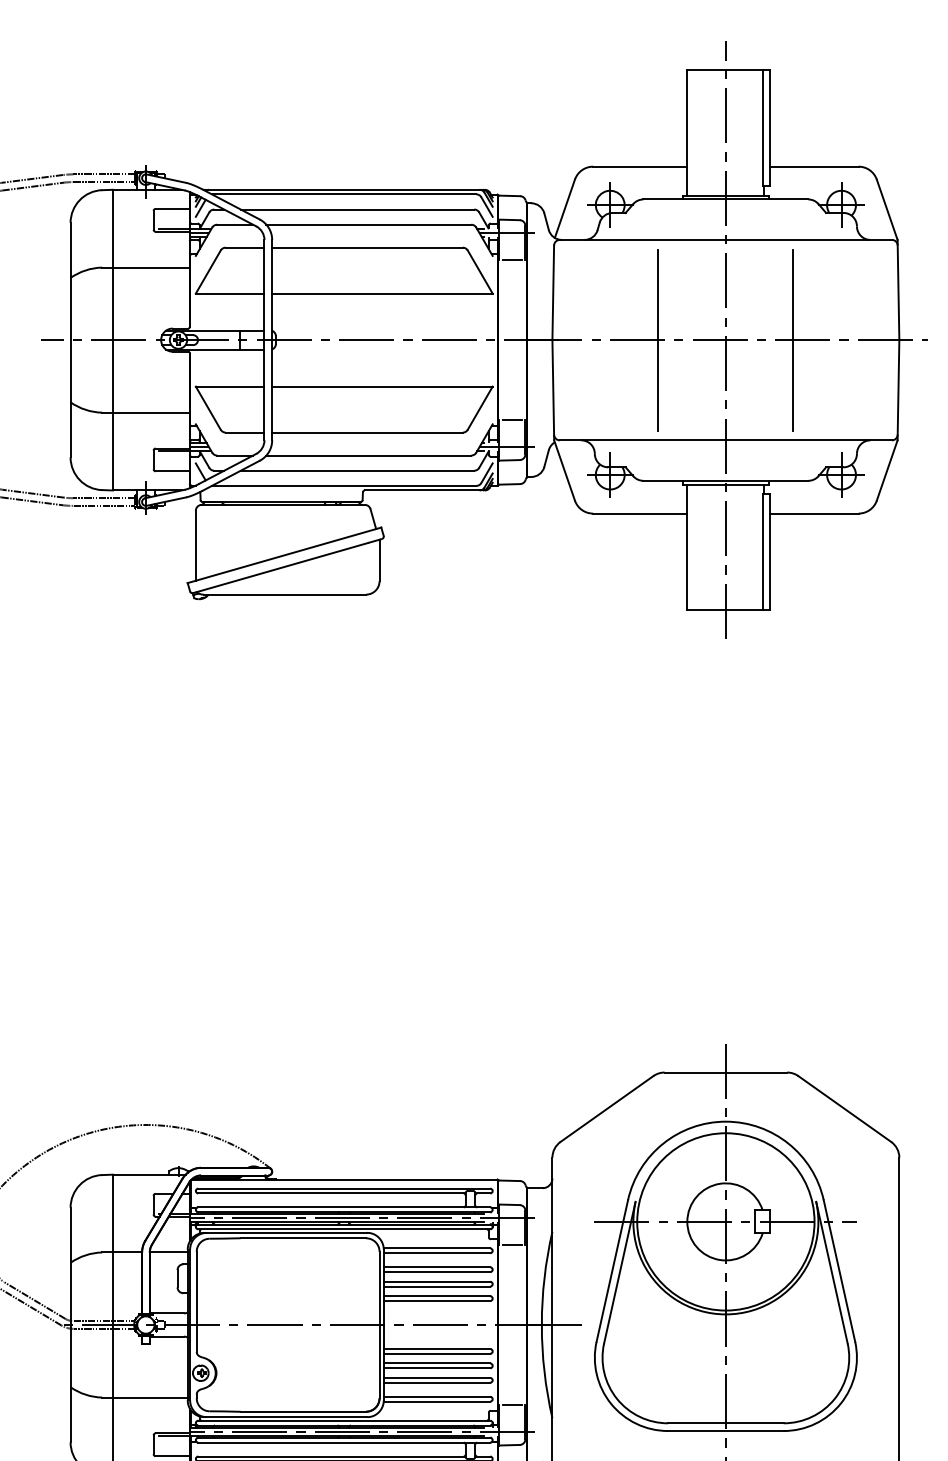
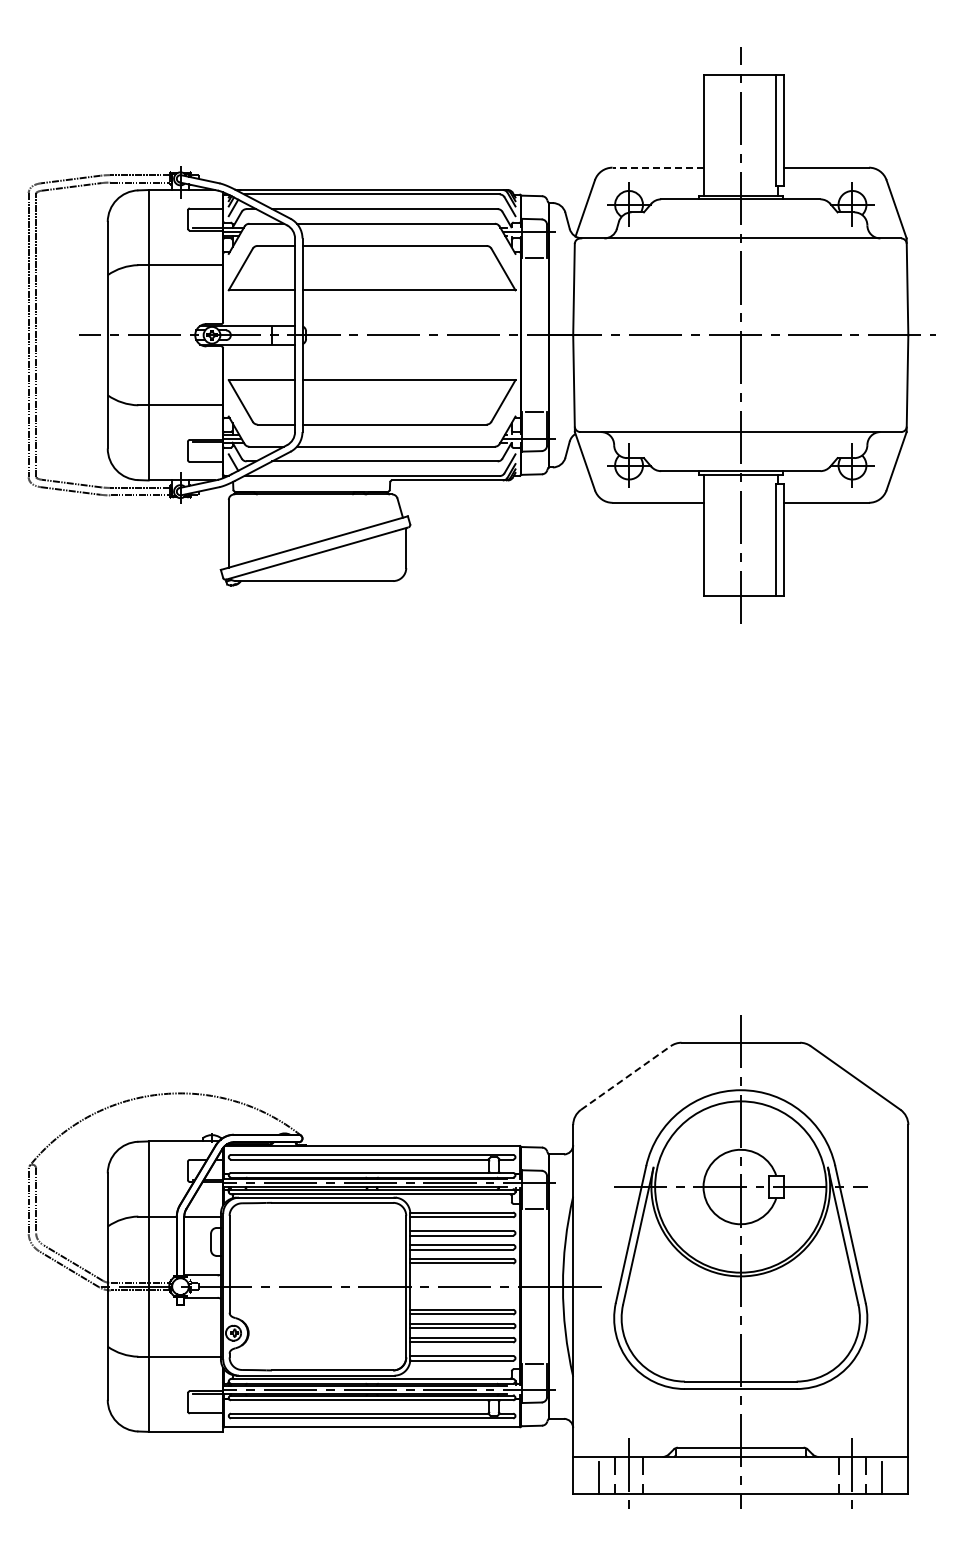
line: (639, 166) -> (657, 167), solid -> dashed
line: (658, 339) -> (675, 334), removed
line: (792, 339) -> (805, 334), removed
line: (606, 1108) -> (625, 1077), solid -> dashed

